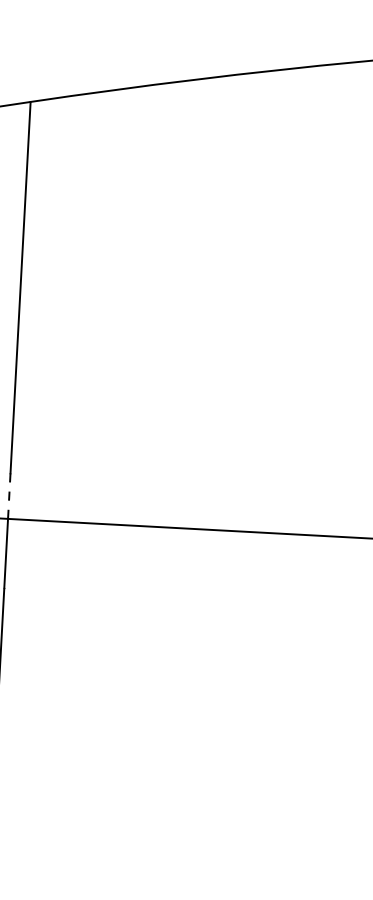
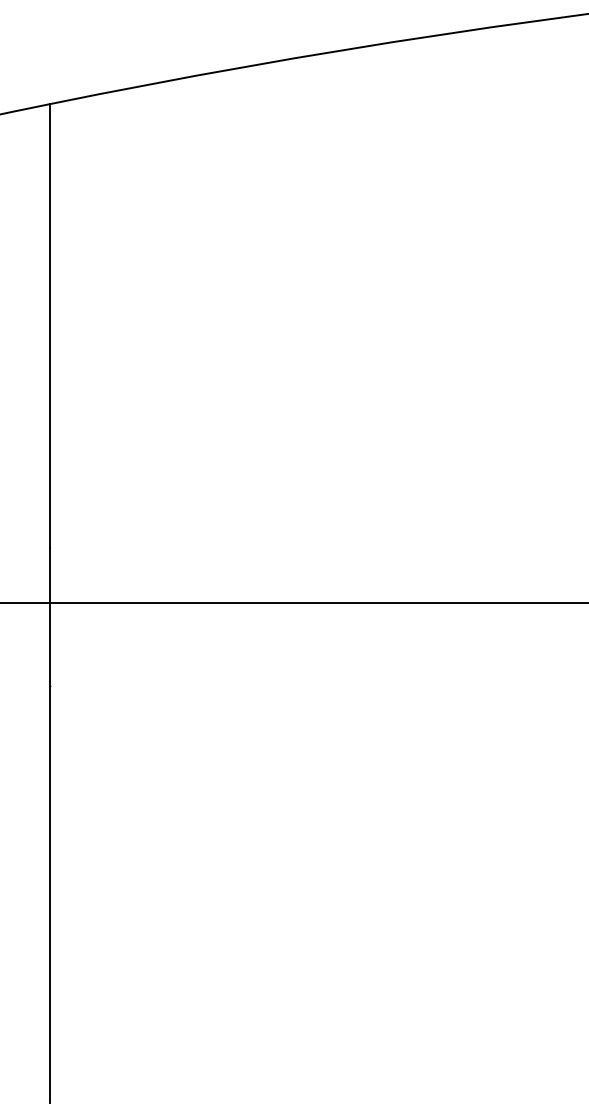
line: (9, 496) -> (50, 575), dashed -> solid

